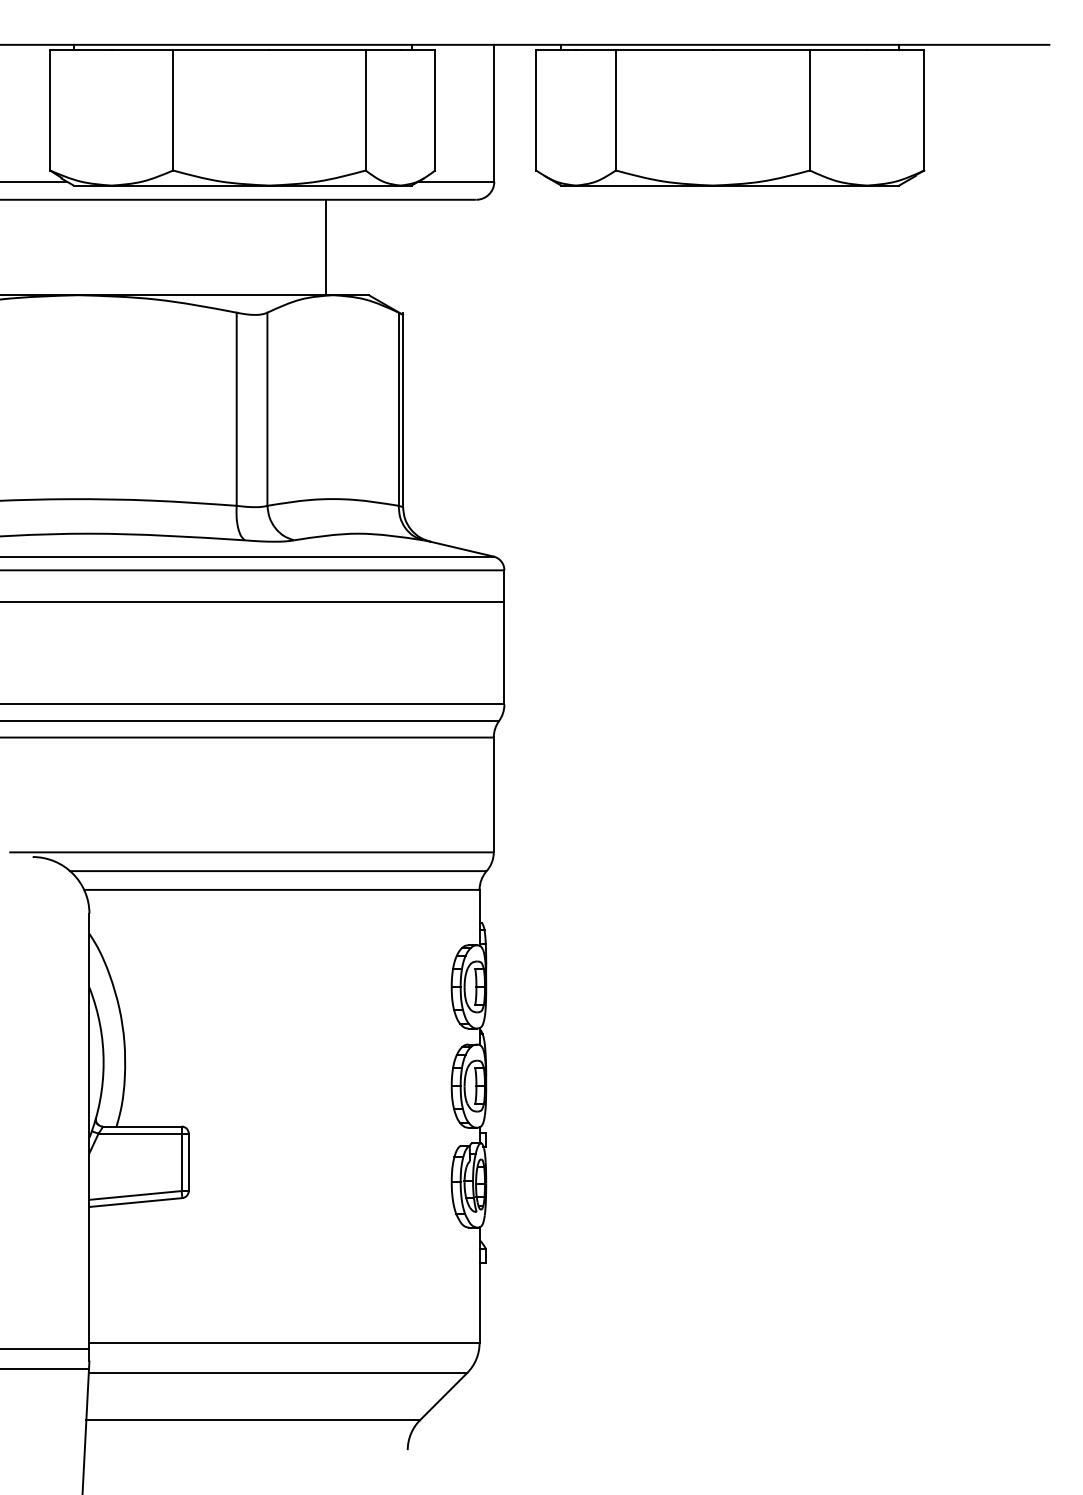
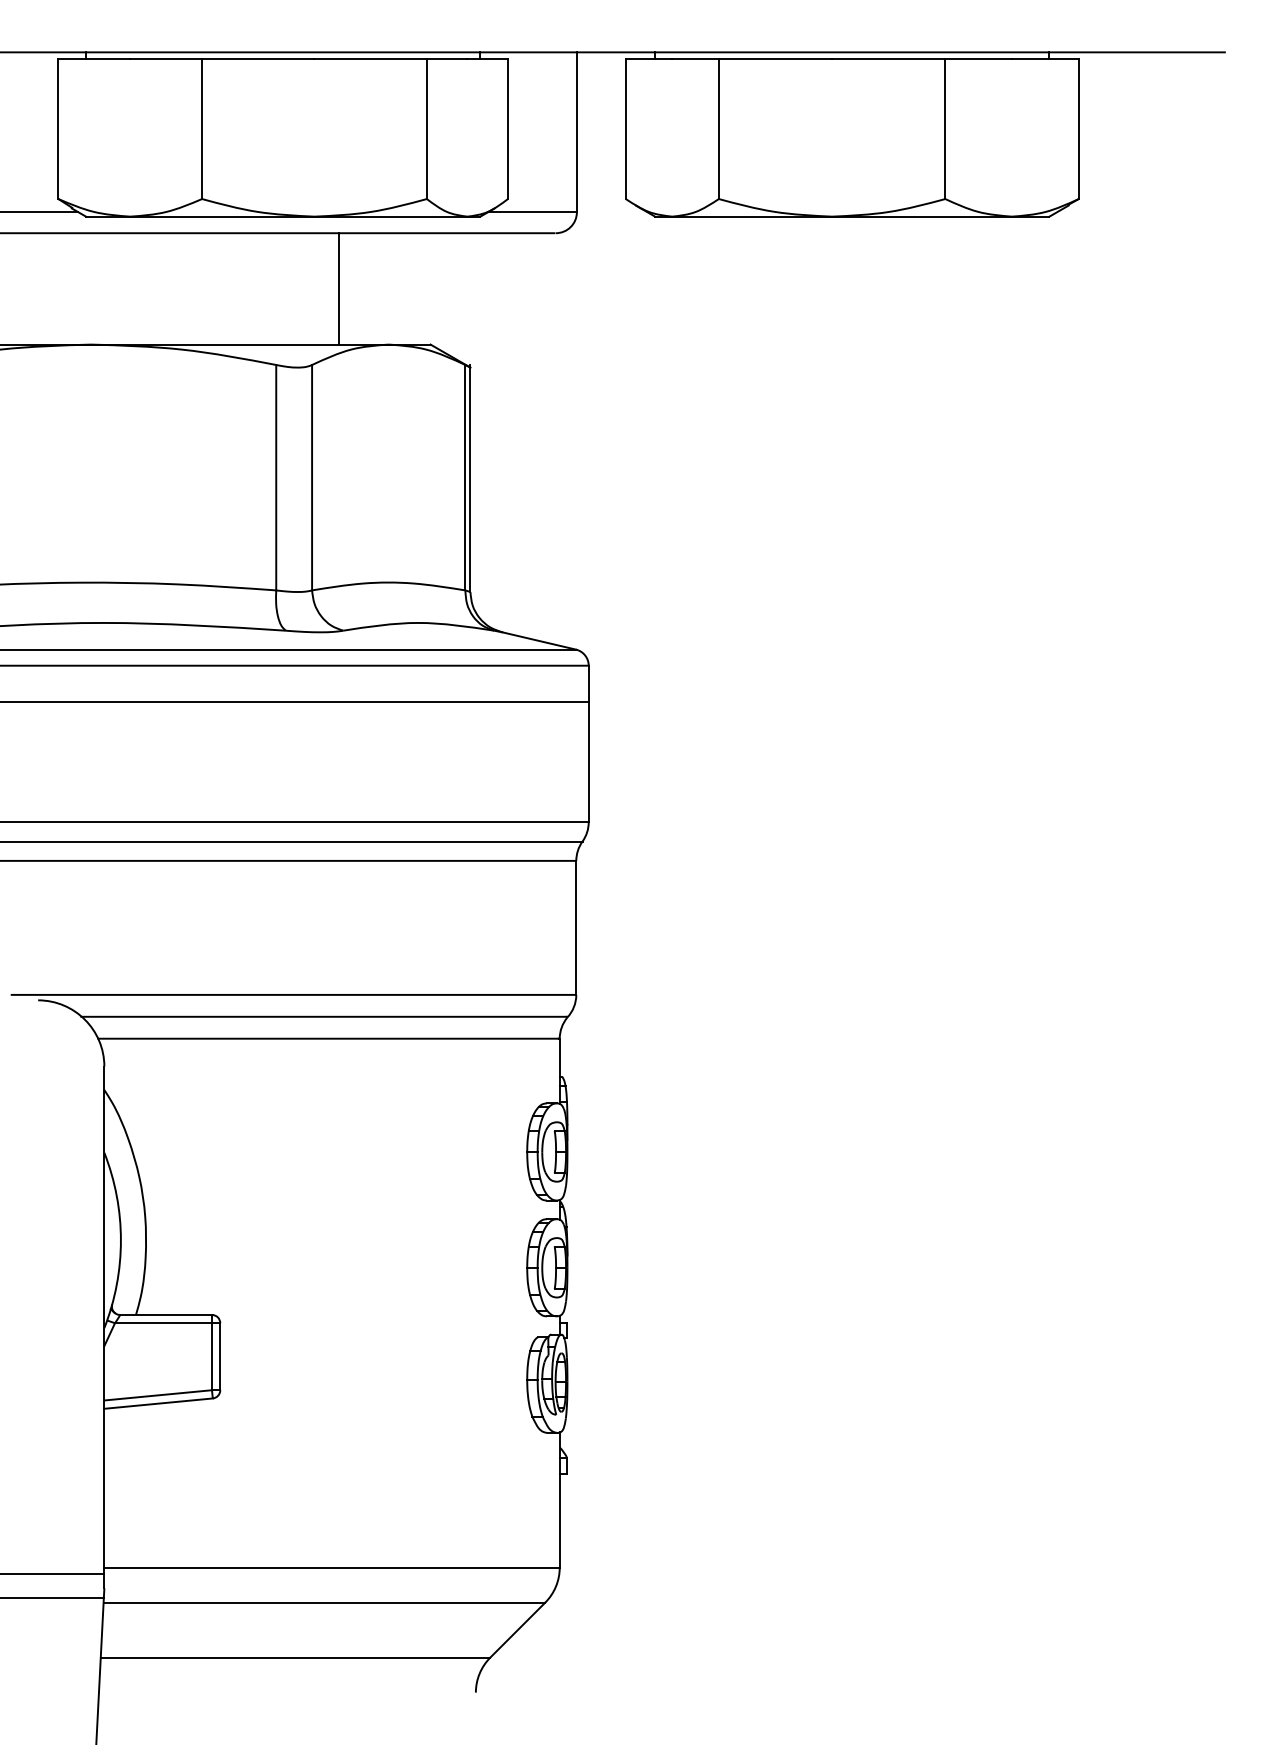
line: (325, 247) -> (339, 288), moved

